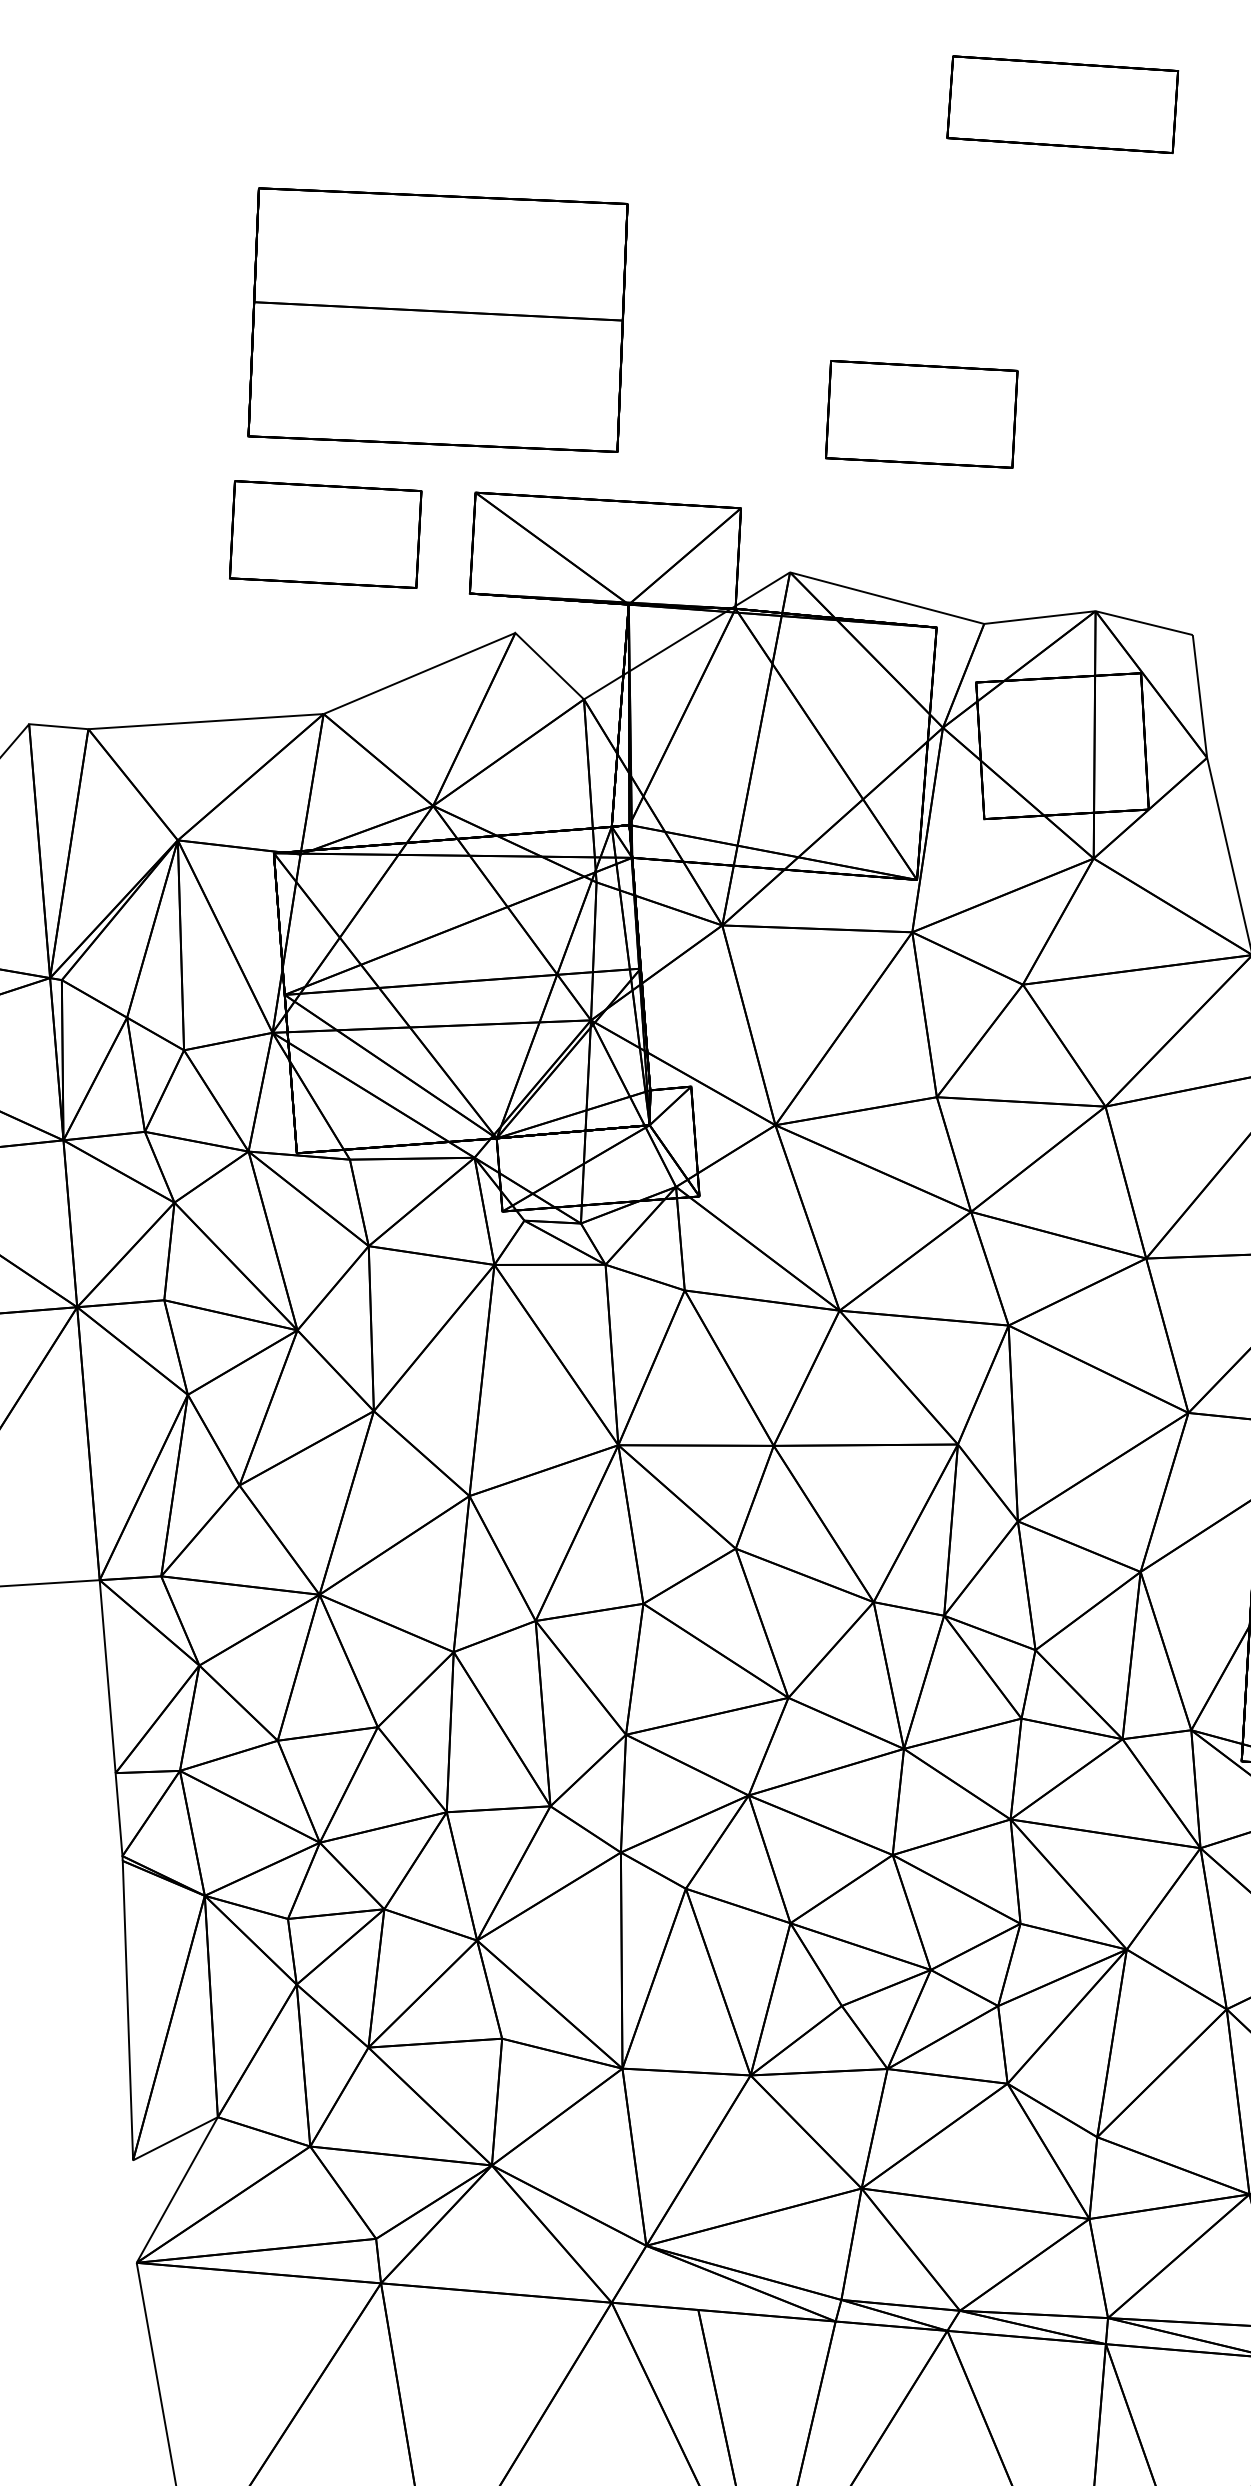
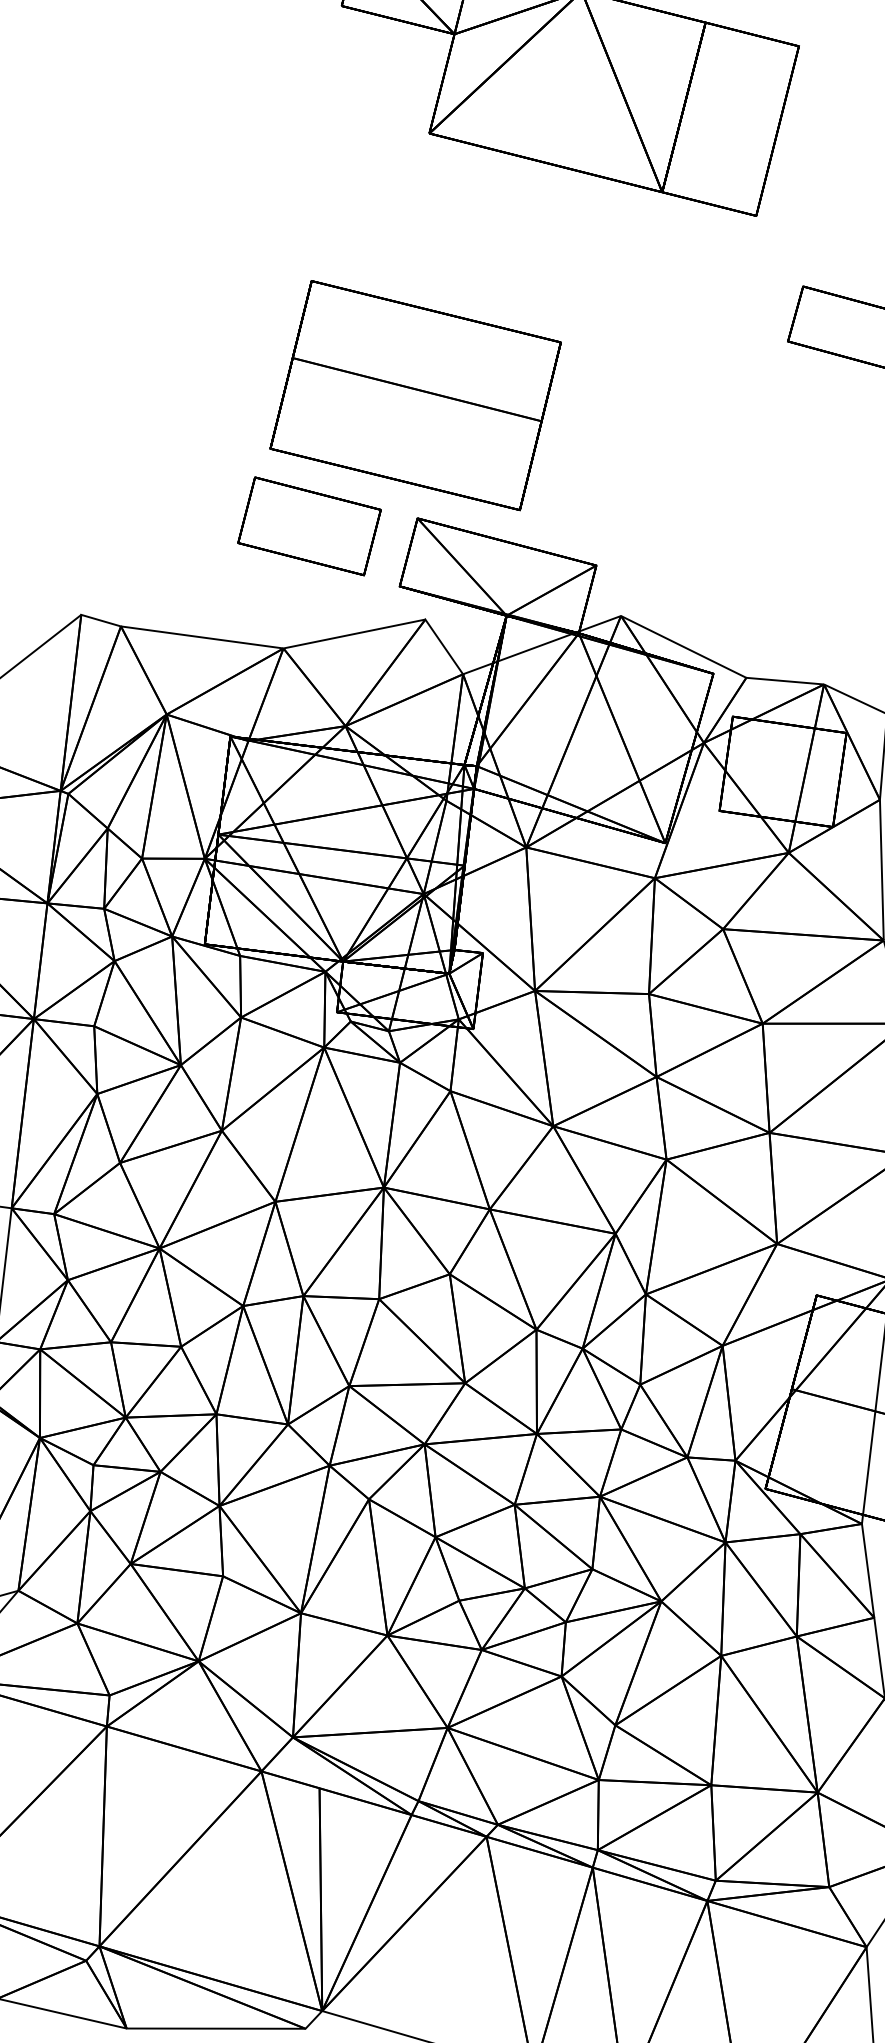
part: (921, 414) -> (732, 526), removed

